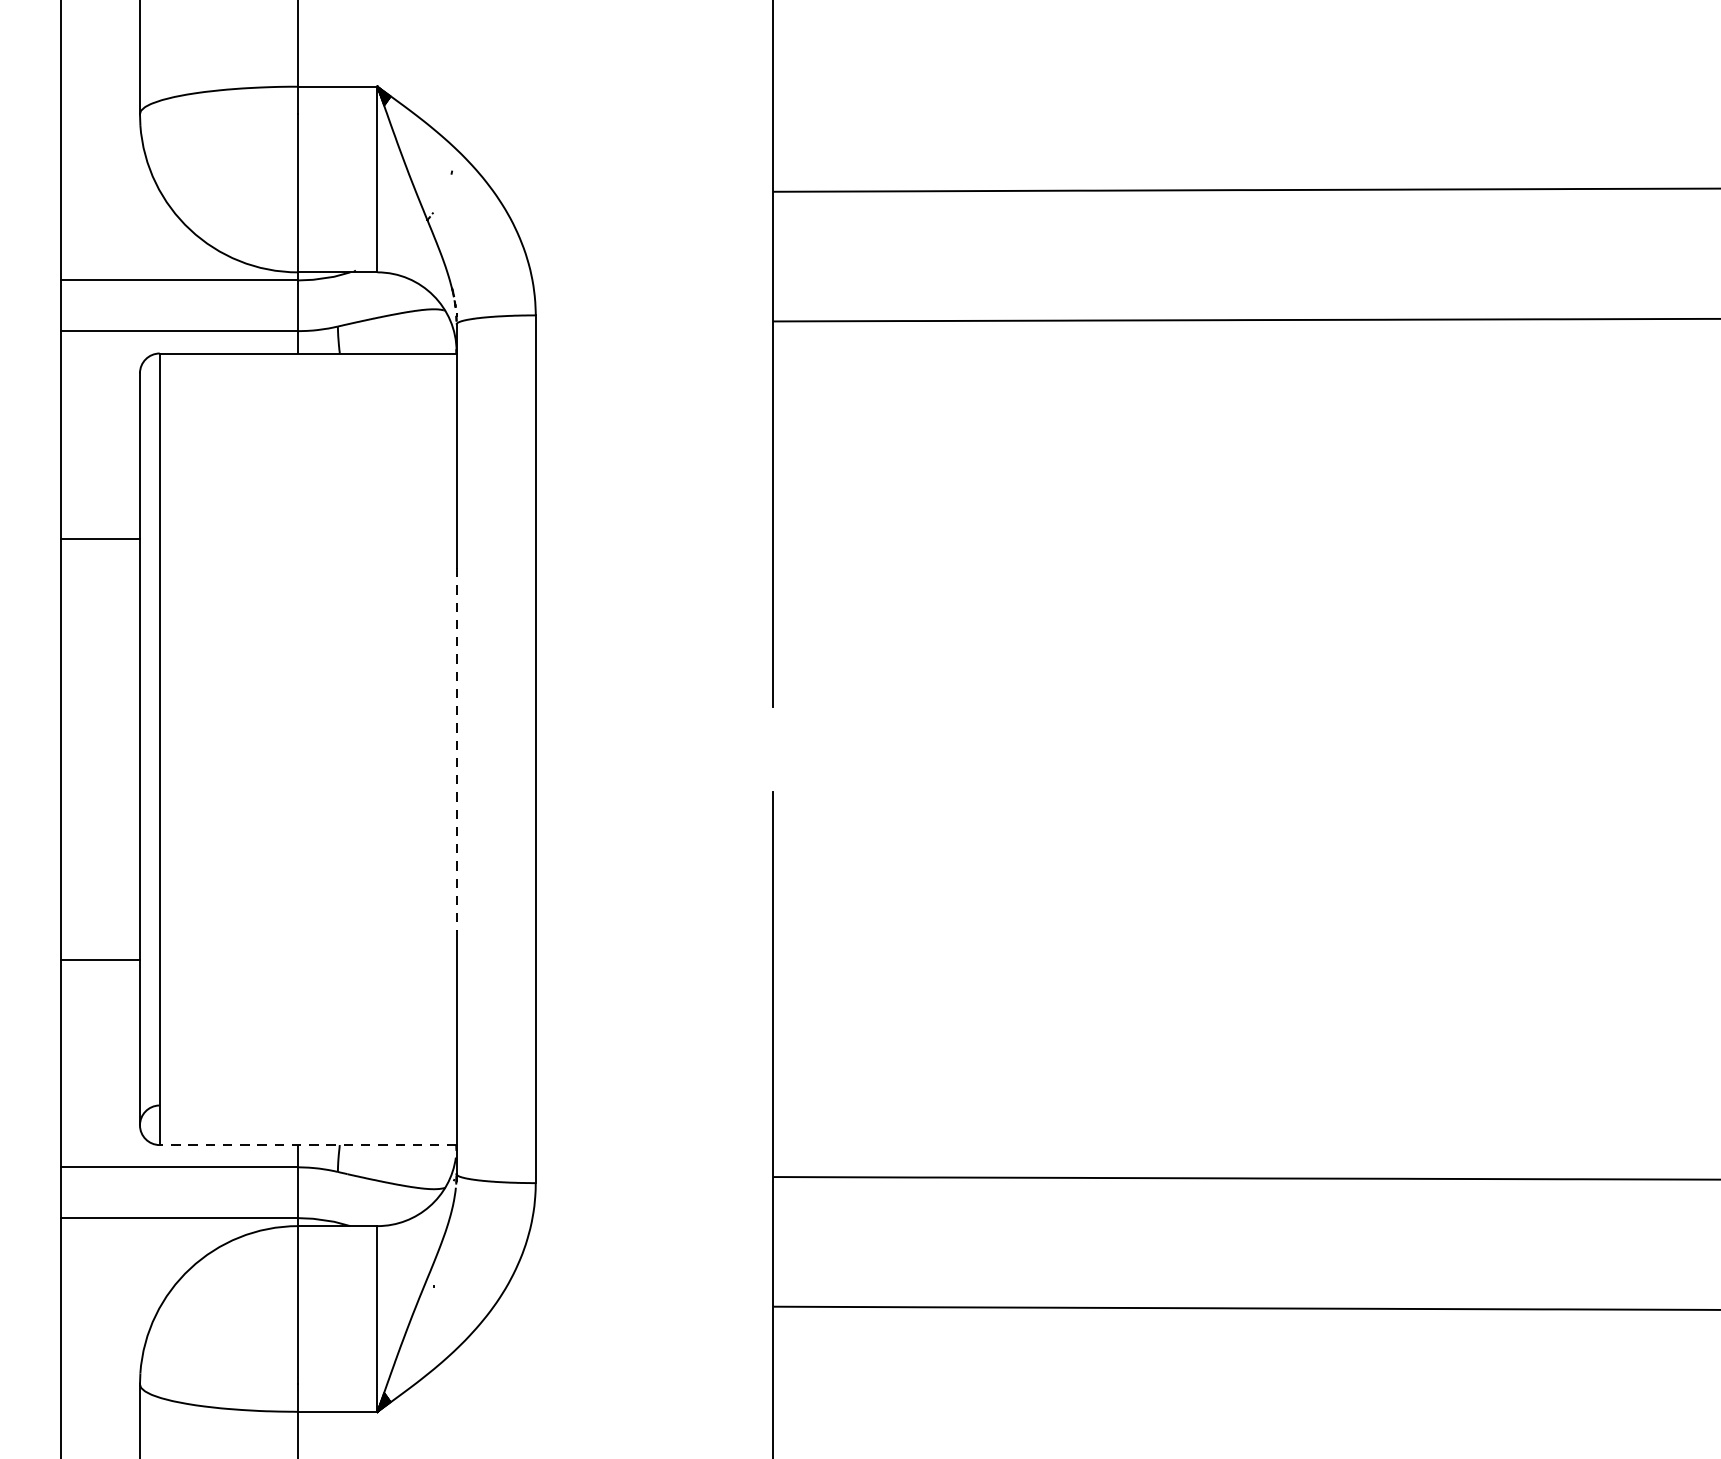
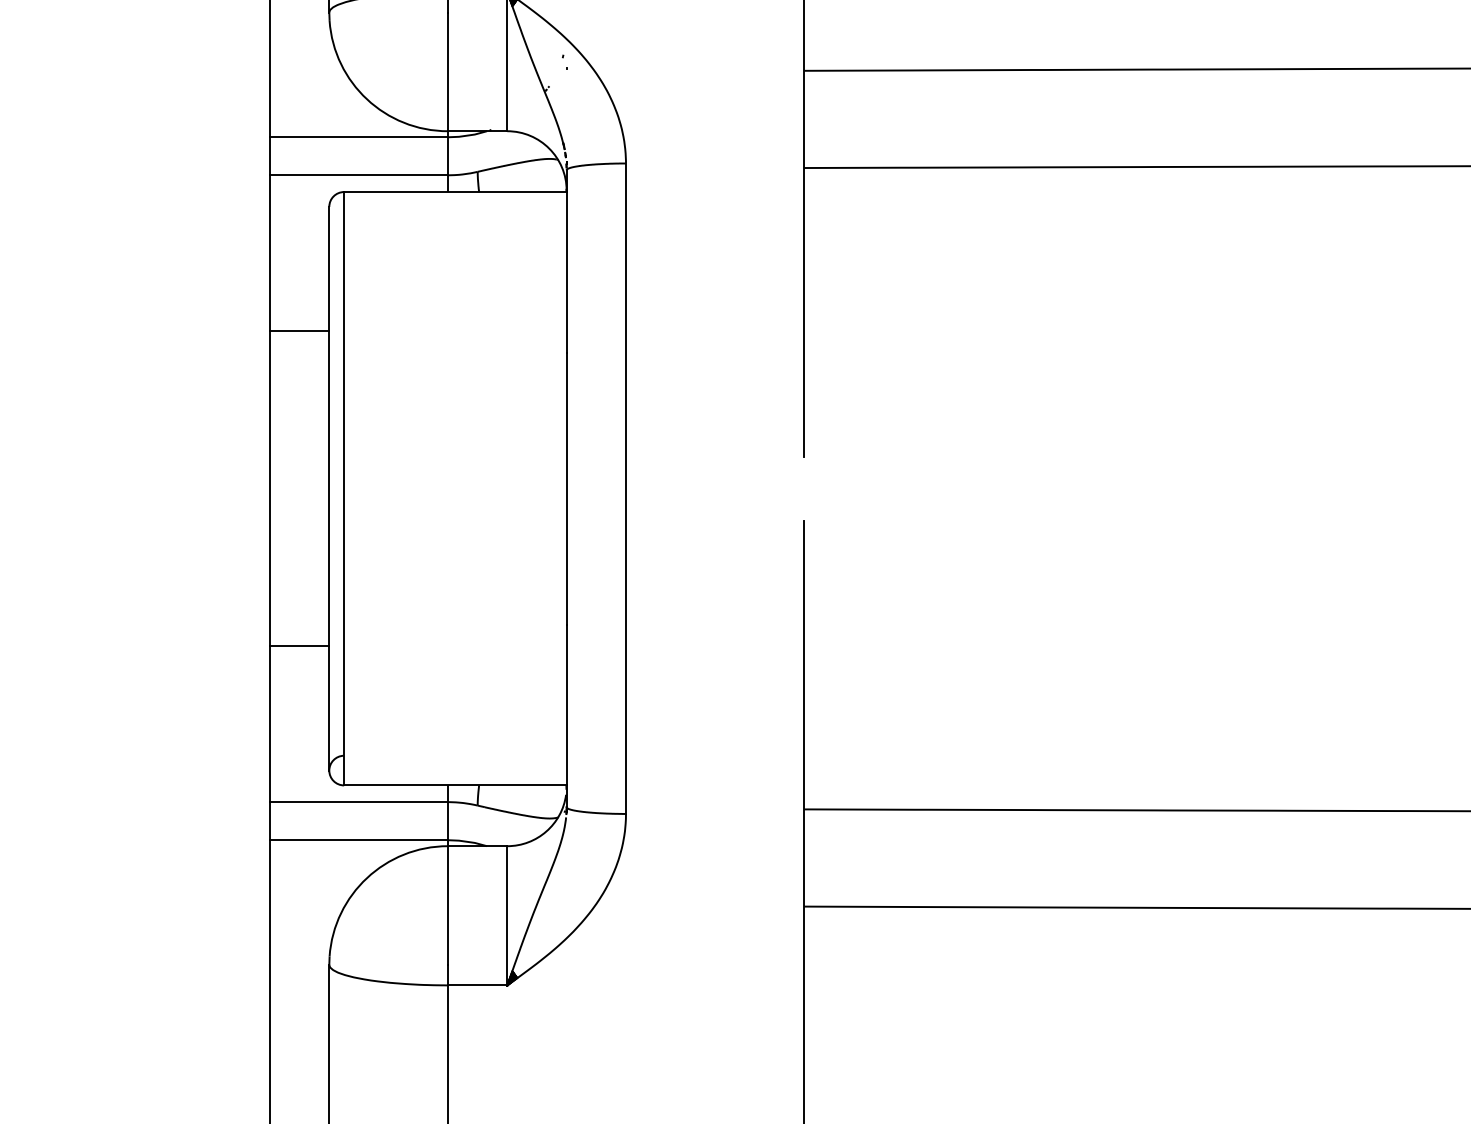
line: (456, 748) -> (566, 488), dashed -> solid
line: (306, 1145) -> (454, 785), dashed -> solid

